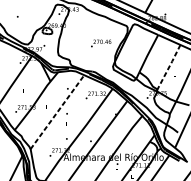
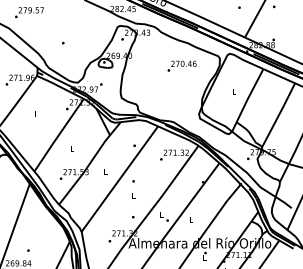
text: (100, 42) -> (181, 65), moved
line: (168, 67) -> (278, 115), dashed -> solid
line: (57, 111) -> (120, 178), dashed -> solid

